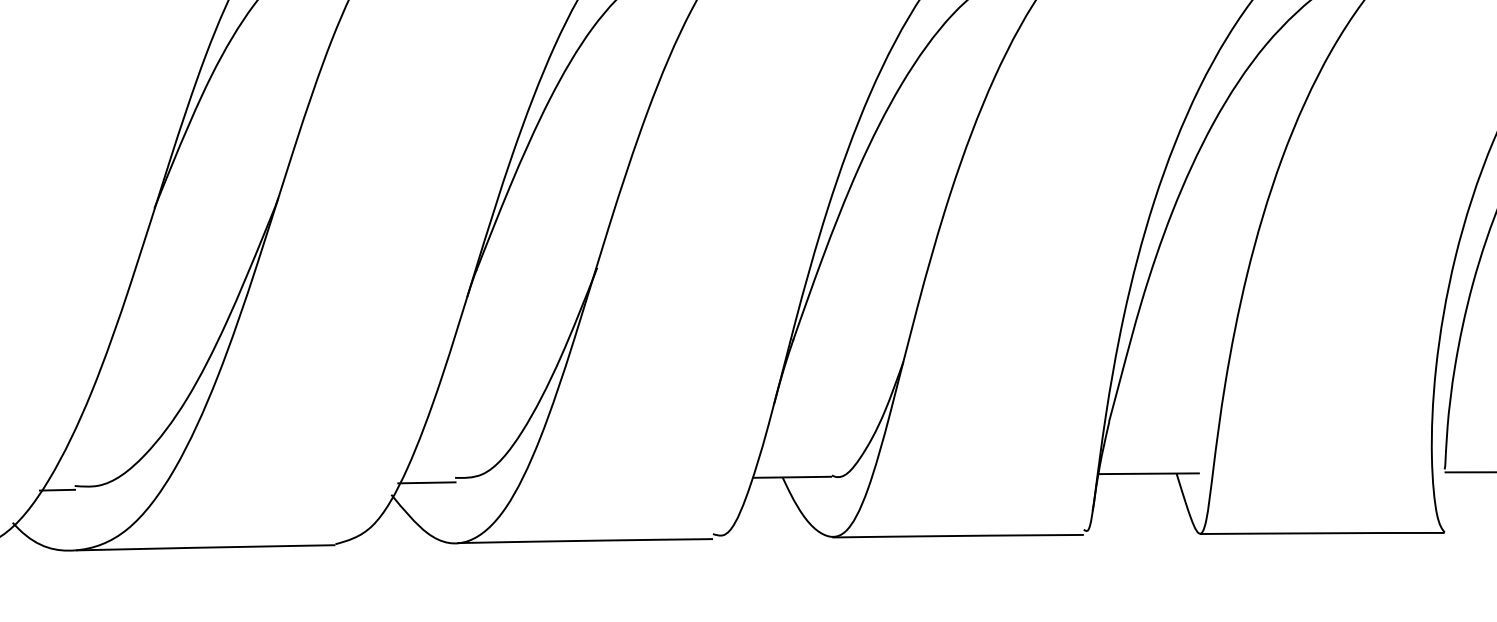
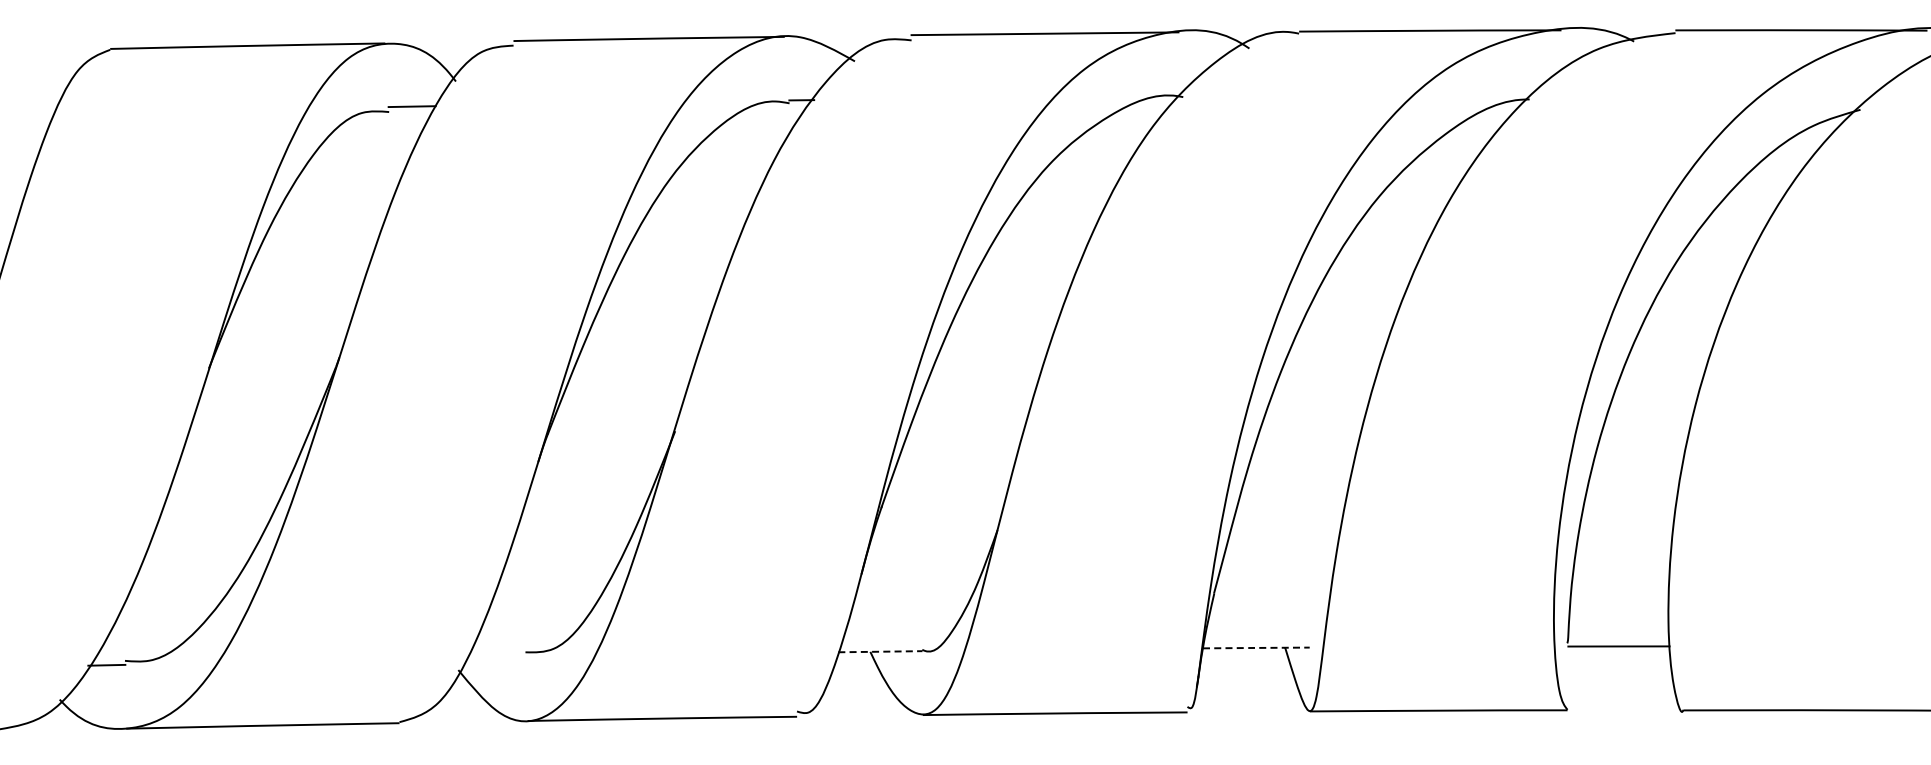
line: (1149, 473) -> (1256, 647), solid -> dashed
line: (792, 477) -> (880, 651), solid -> dashed
line: (426, 482) -> (495, 657), removed

